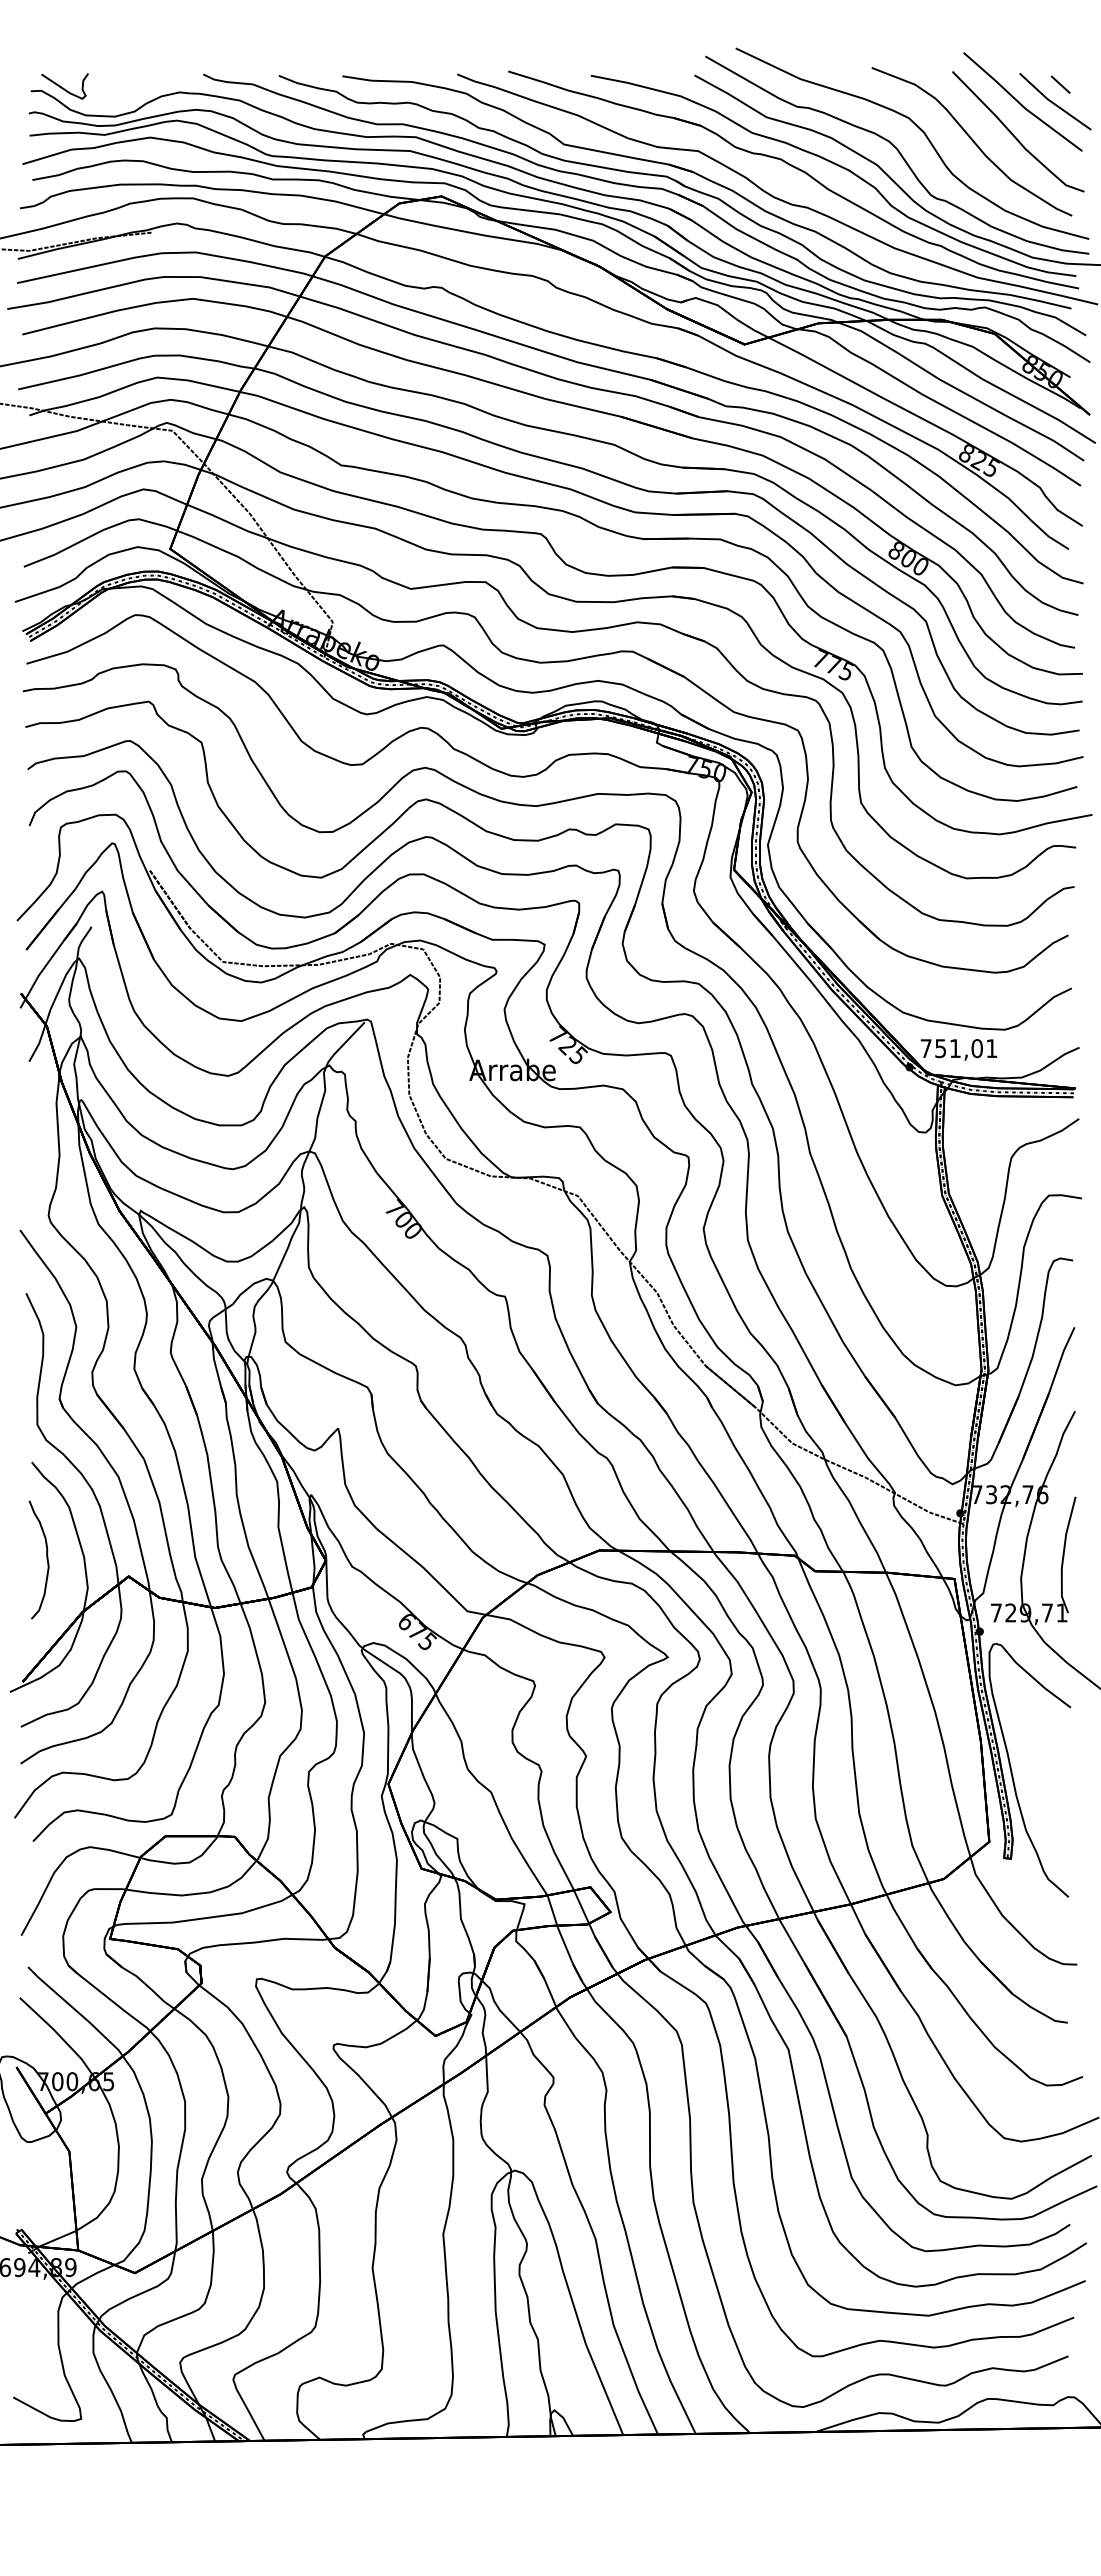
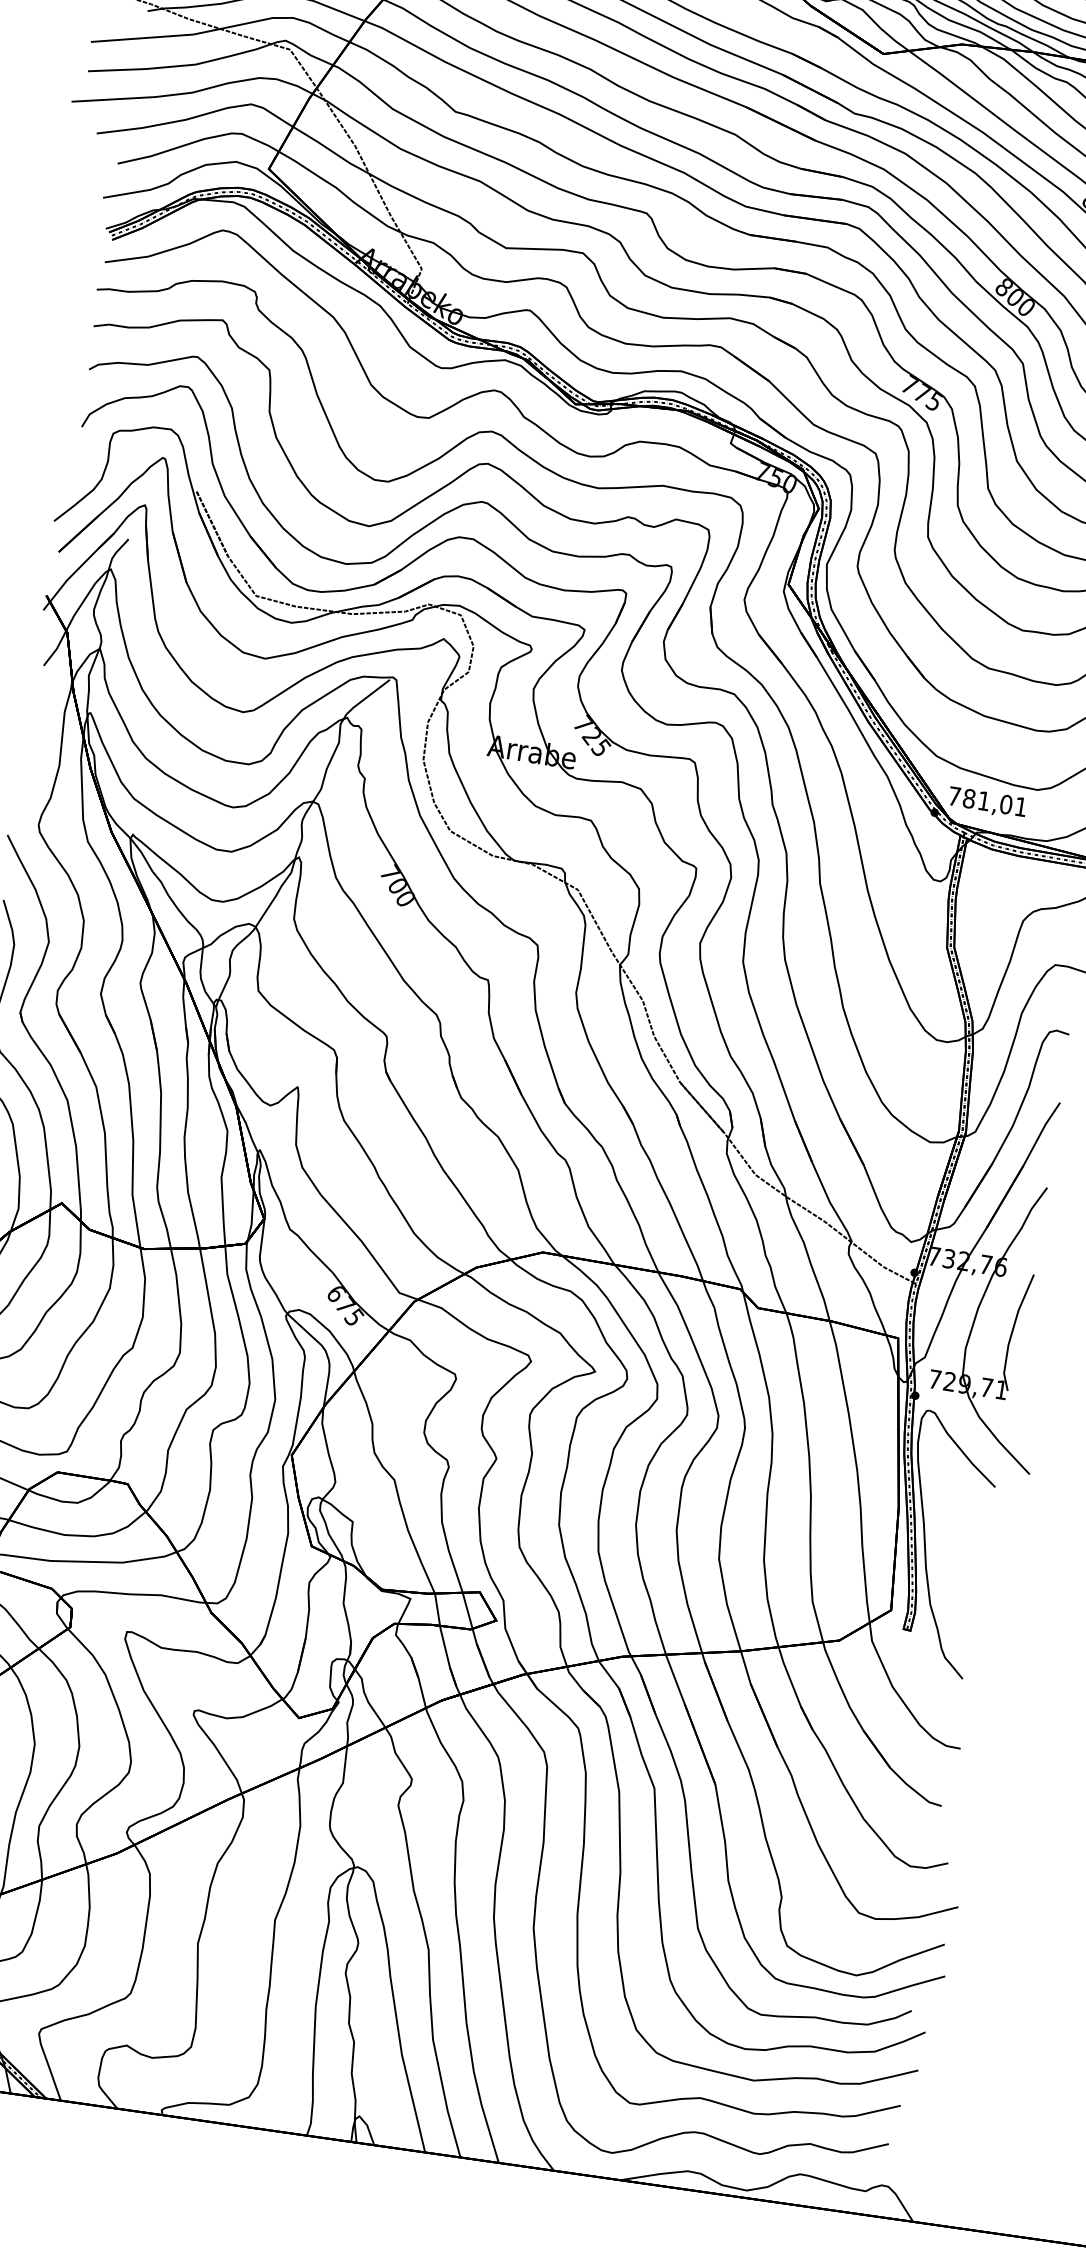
text: (940, 1048) -> (969, 798), 751,01 -> 781,01

